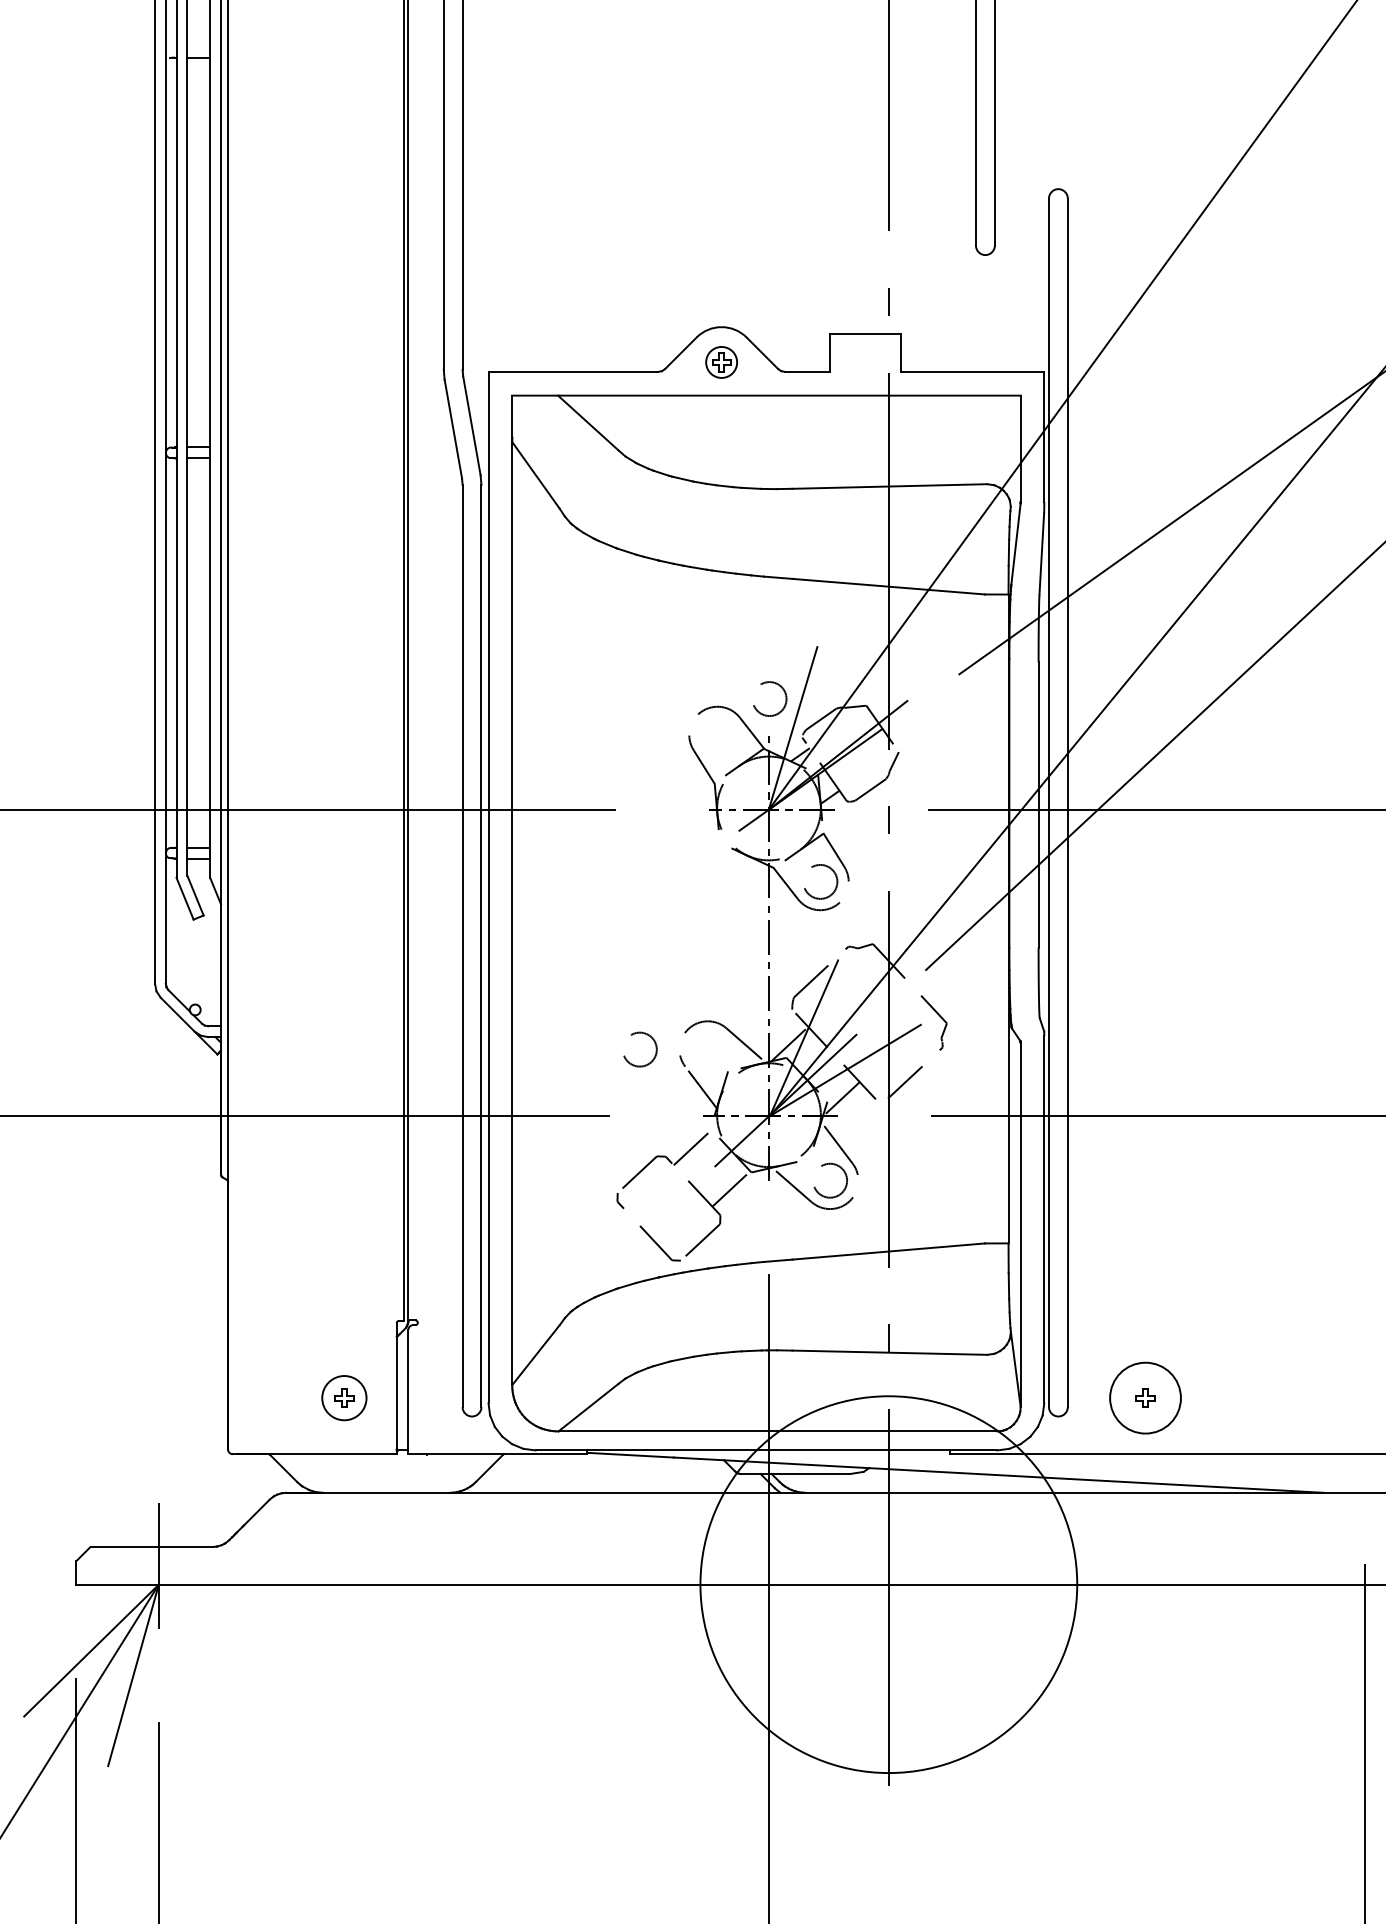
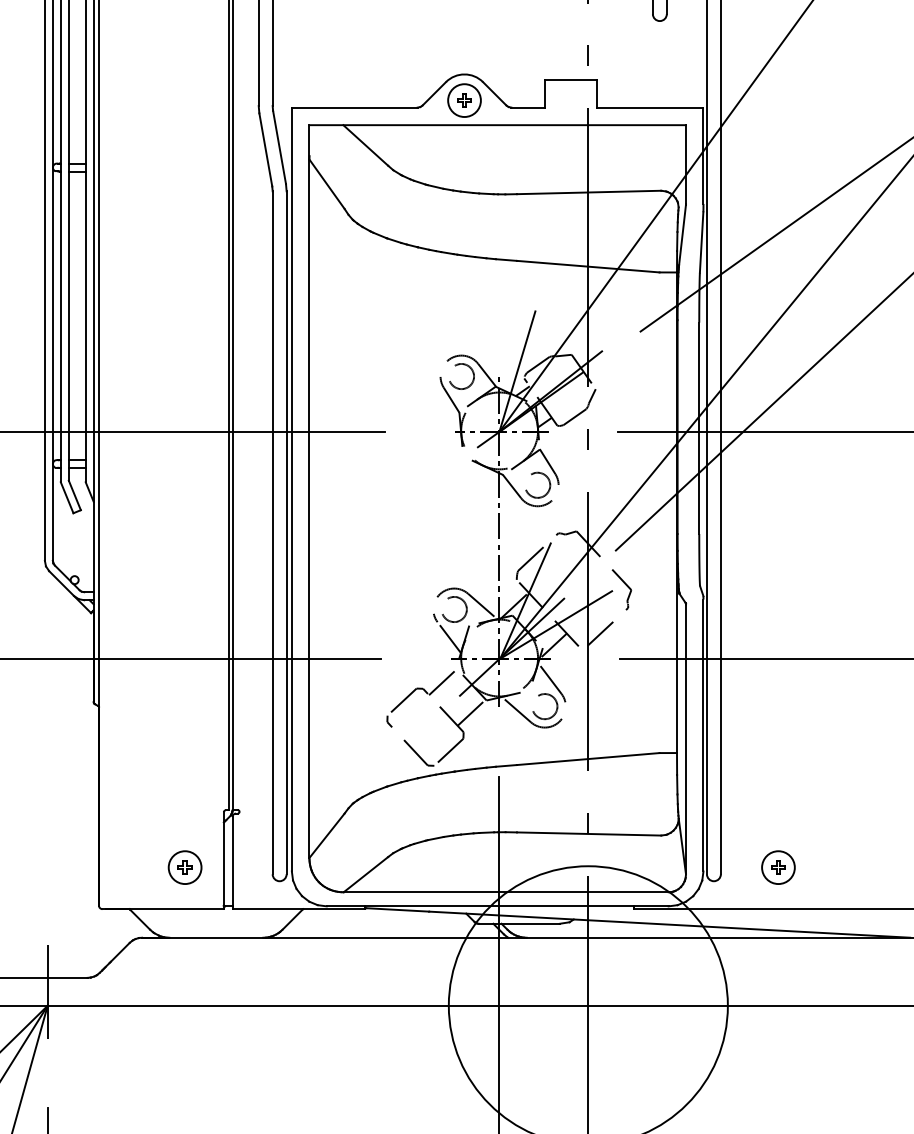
circle: (721, 362) -> (464, 100), size x1.43
circle: (770, 698) -> (462, 376), moved
circle: (640, 1049) -> (454, 609), moved
circle: (1145, 1398) -> (778, 867), size x0.62

